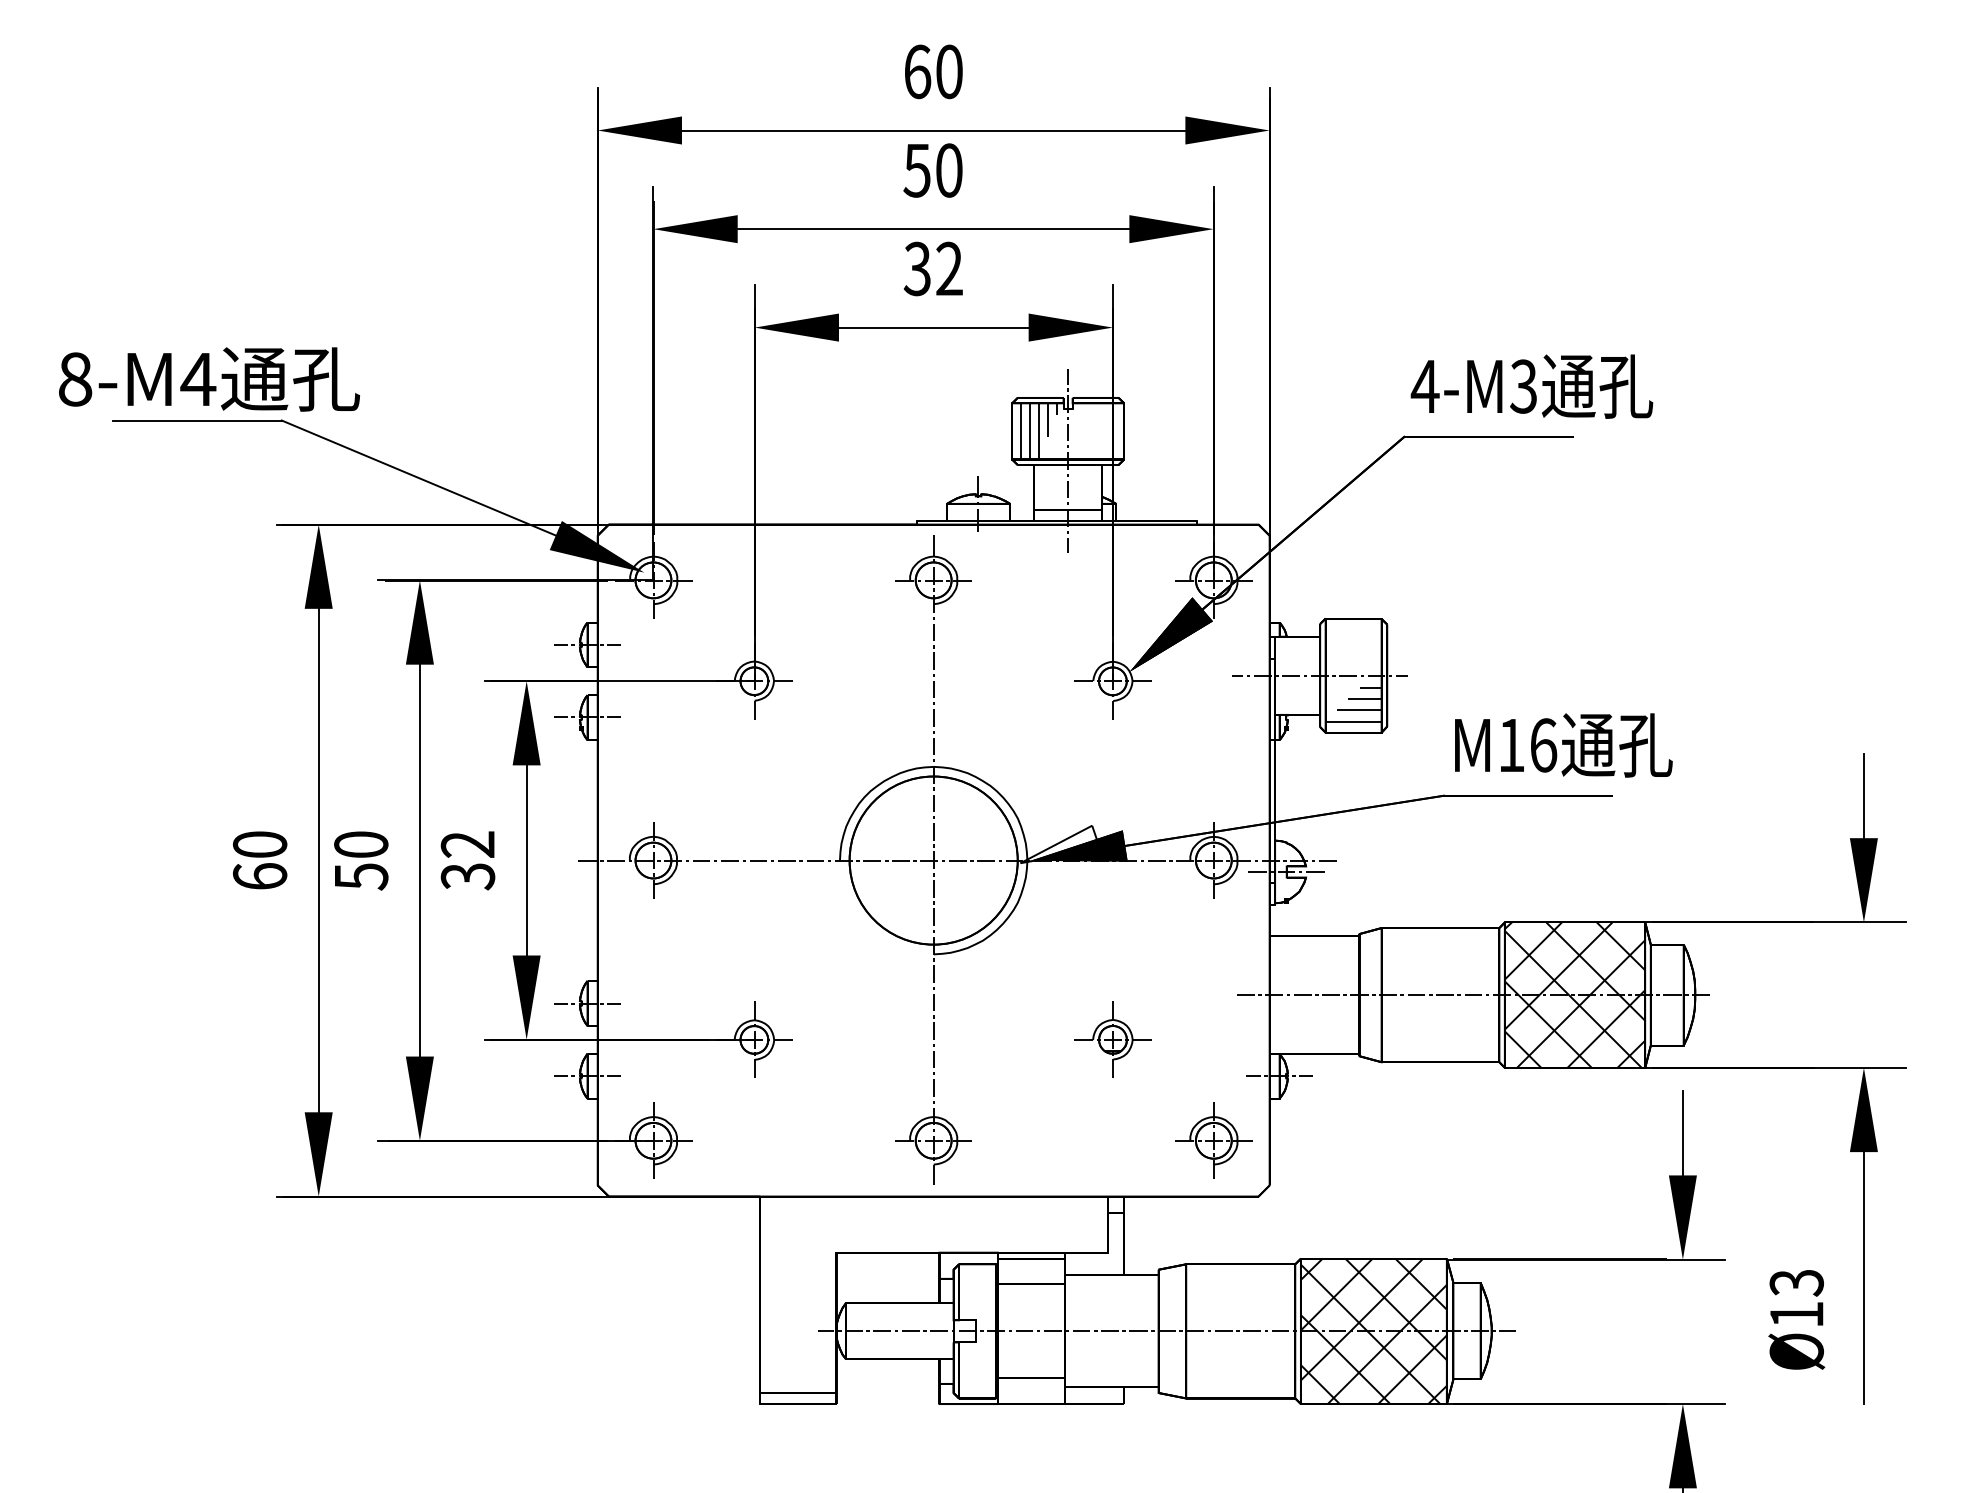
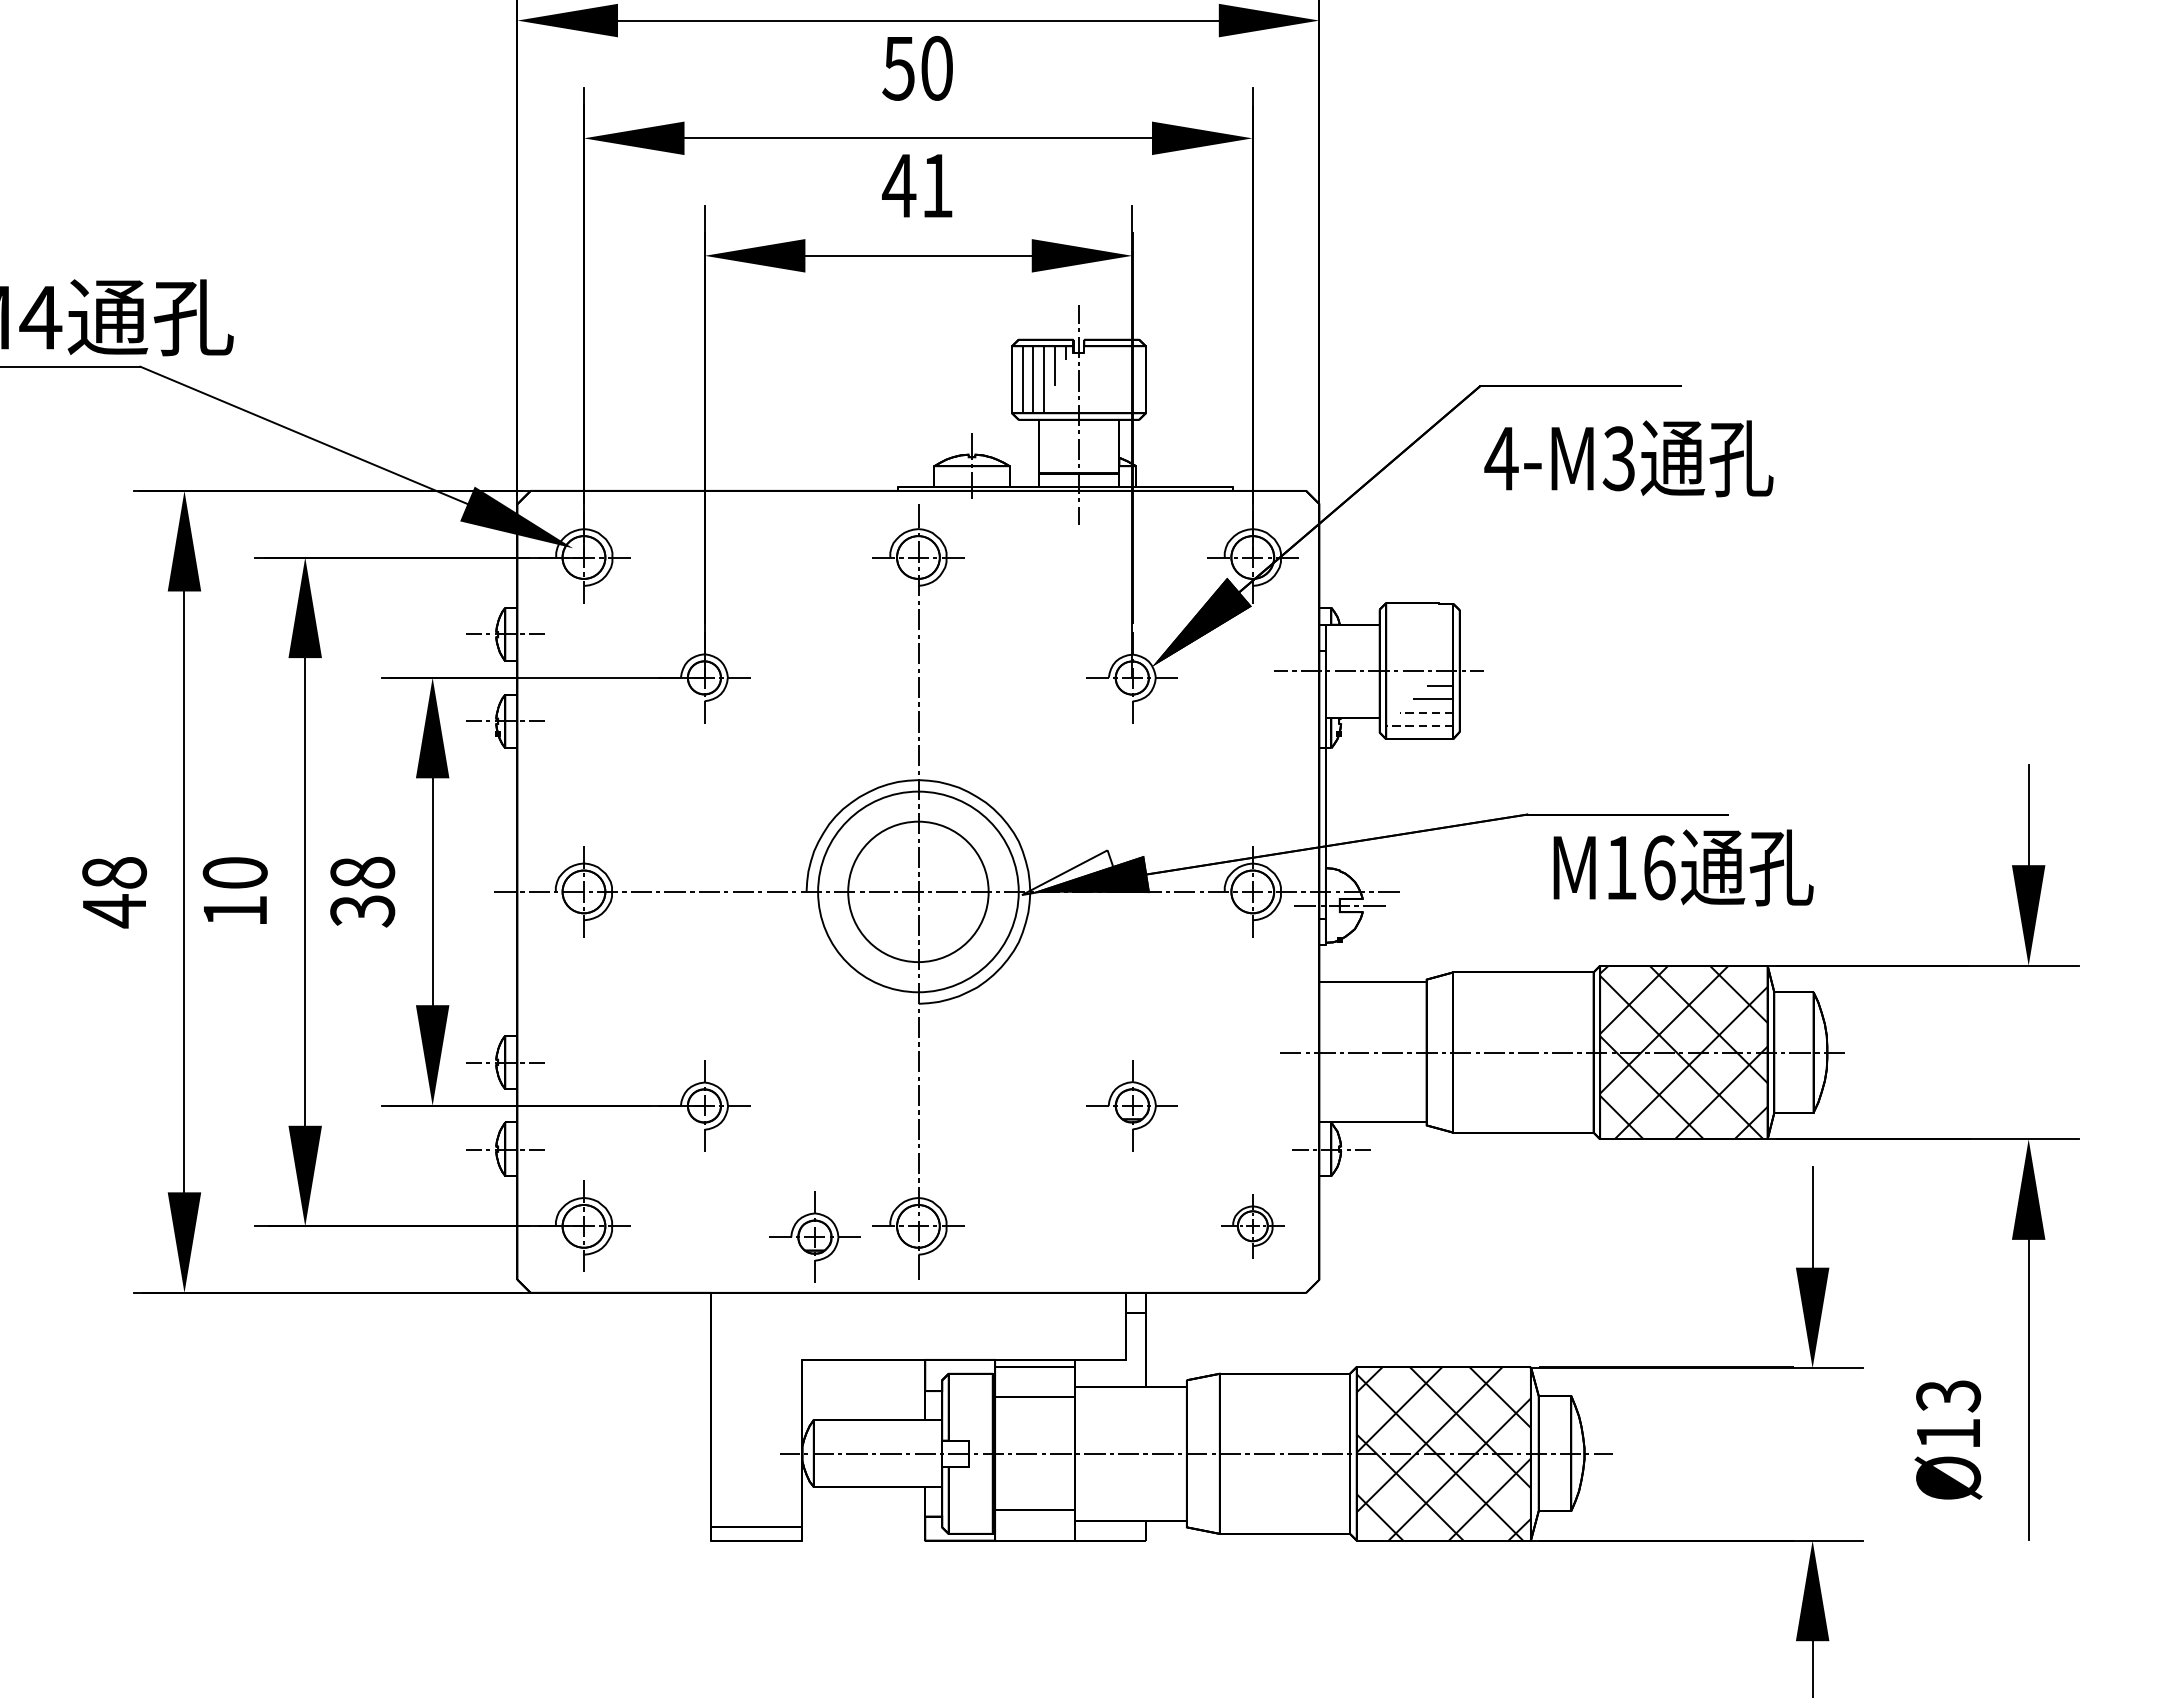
text: (932, 268) -> (917, 185), 32 -> 41
text: (1531, 386) -> (1628, 458), moved
line: (1358, 710) -> (1425, 712), solid -> dashed
line: (1353, 721) -> (1419, 725), solid -> dashed
text: (1563, 745) -> (1683, 867), moved
text: (467, 844) -> (362, 872), 32 -> 38
circle: (933, 860) -> (918, 891), size x0.7
text: (259, 861) -> (113, 893), 60 -> 48
text: (361, 876) -> (235, 910), 50 -> 10
part: (1213, 1140) -> (1252, 1226), size x0.7
part: (846, 1149) -> (814, 1236), added

